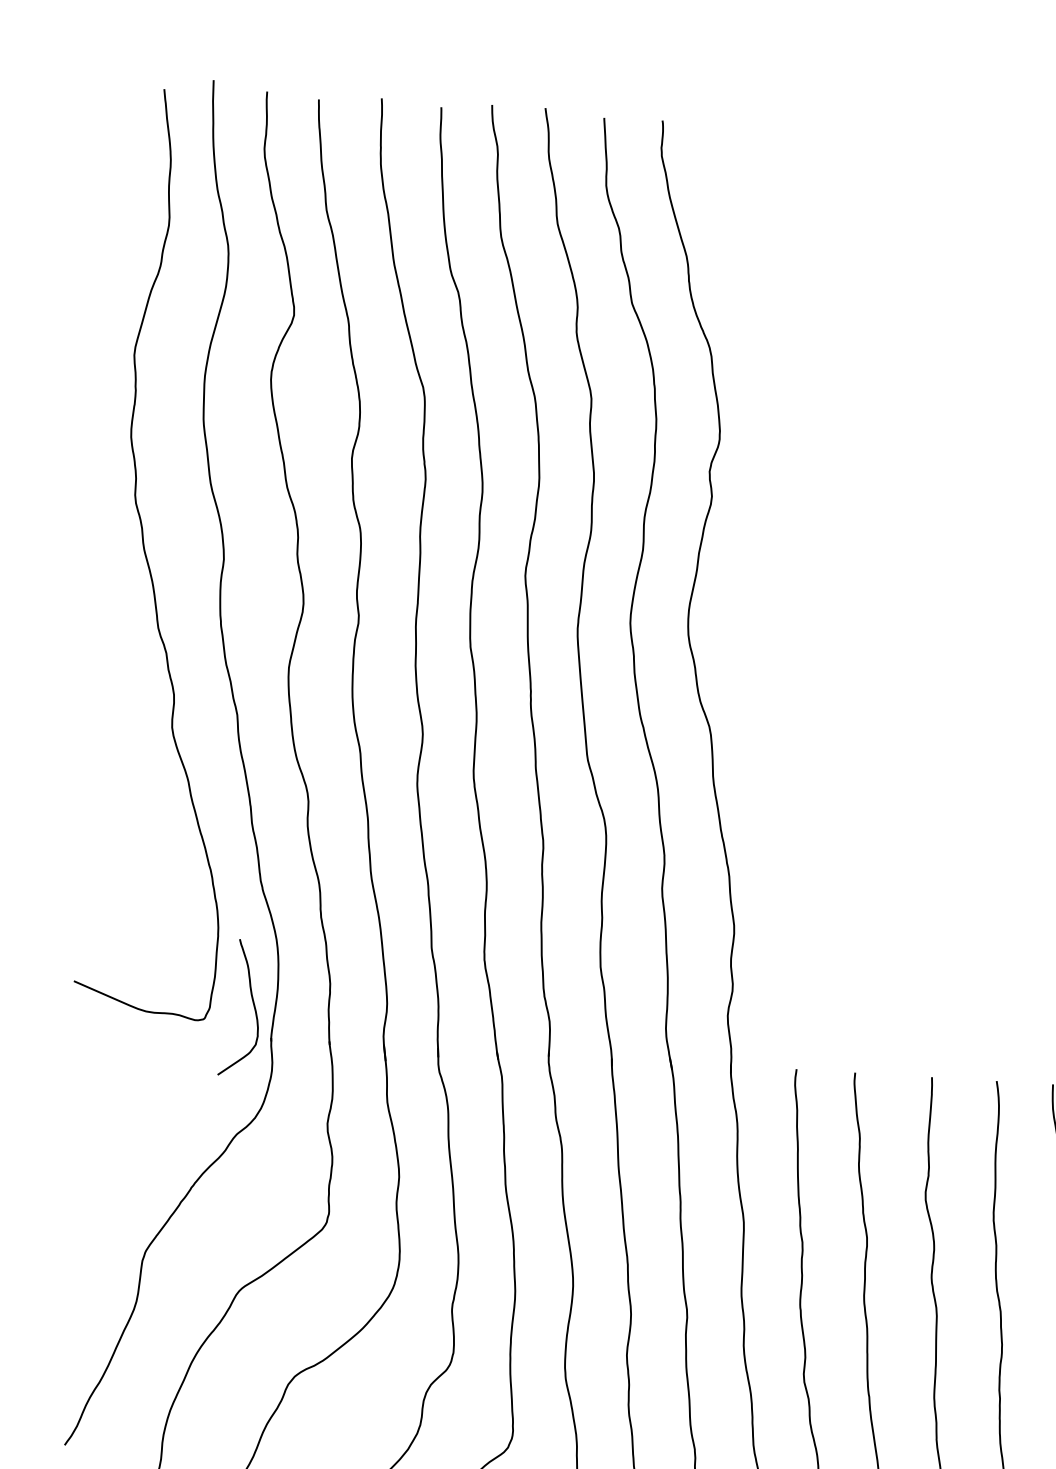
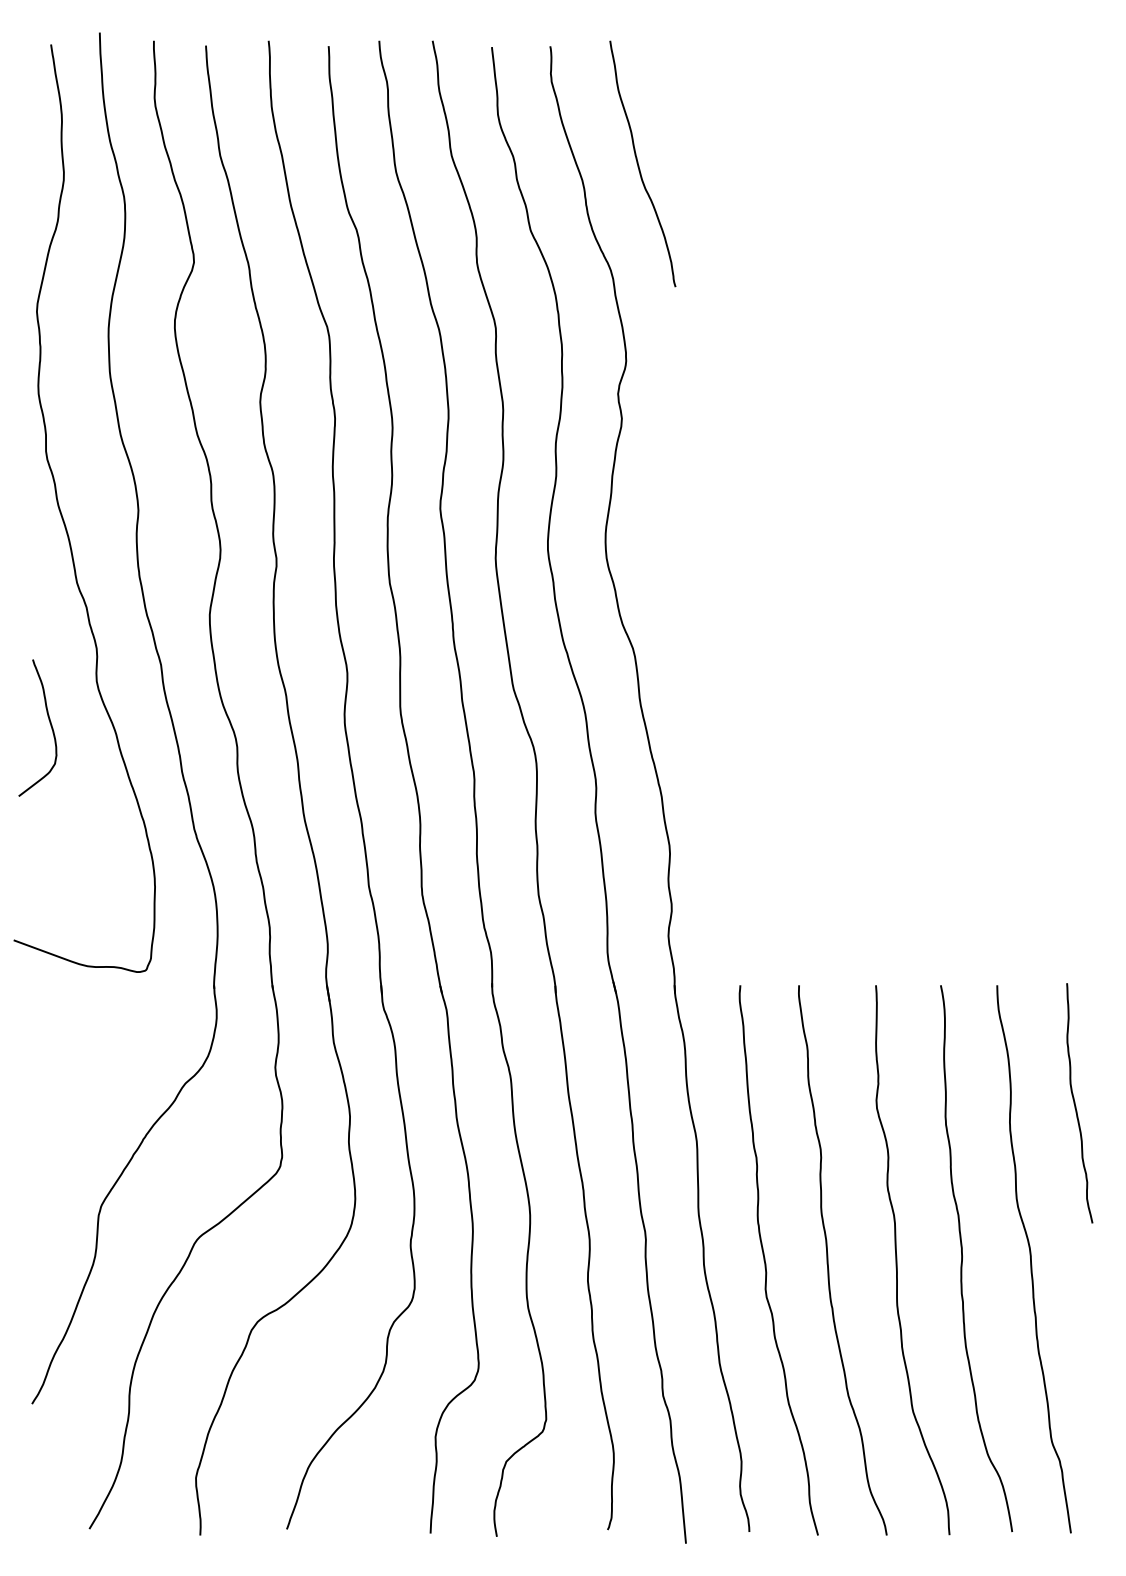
curve: (744, 244) -> (639, 165), added
curve: (252, 1004) -> (49, 723), moved

